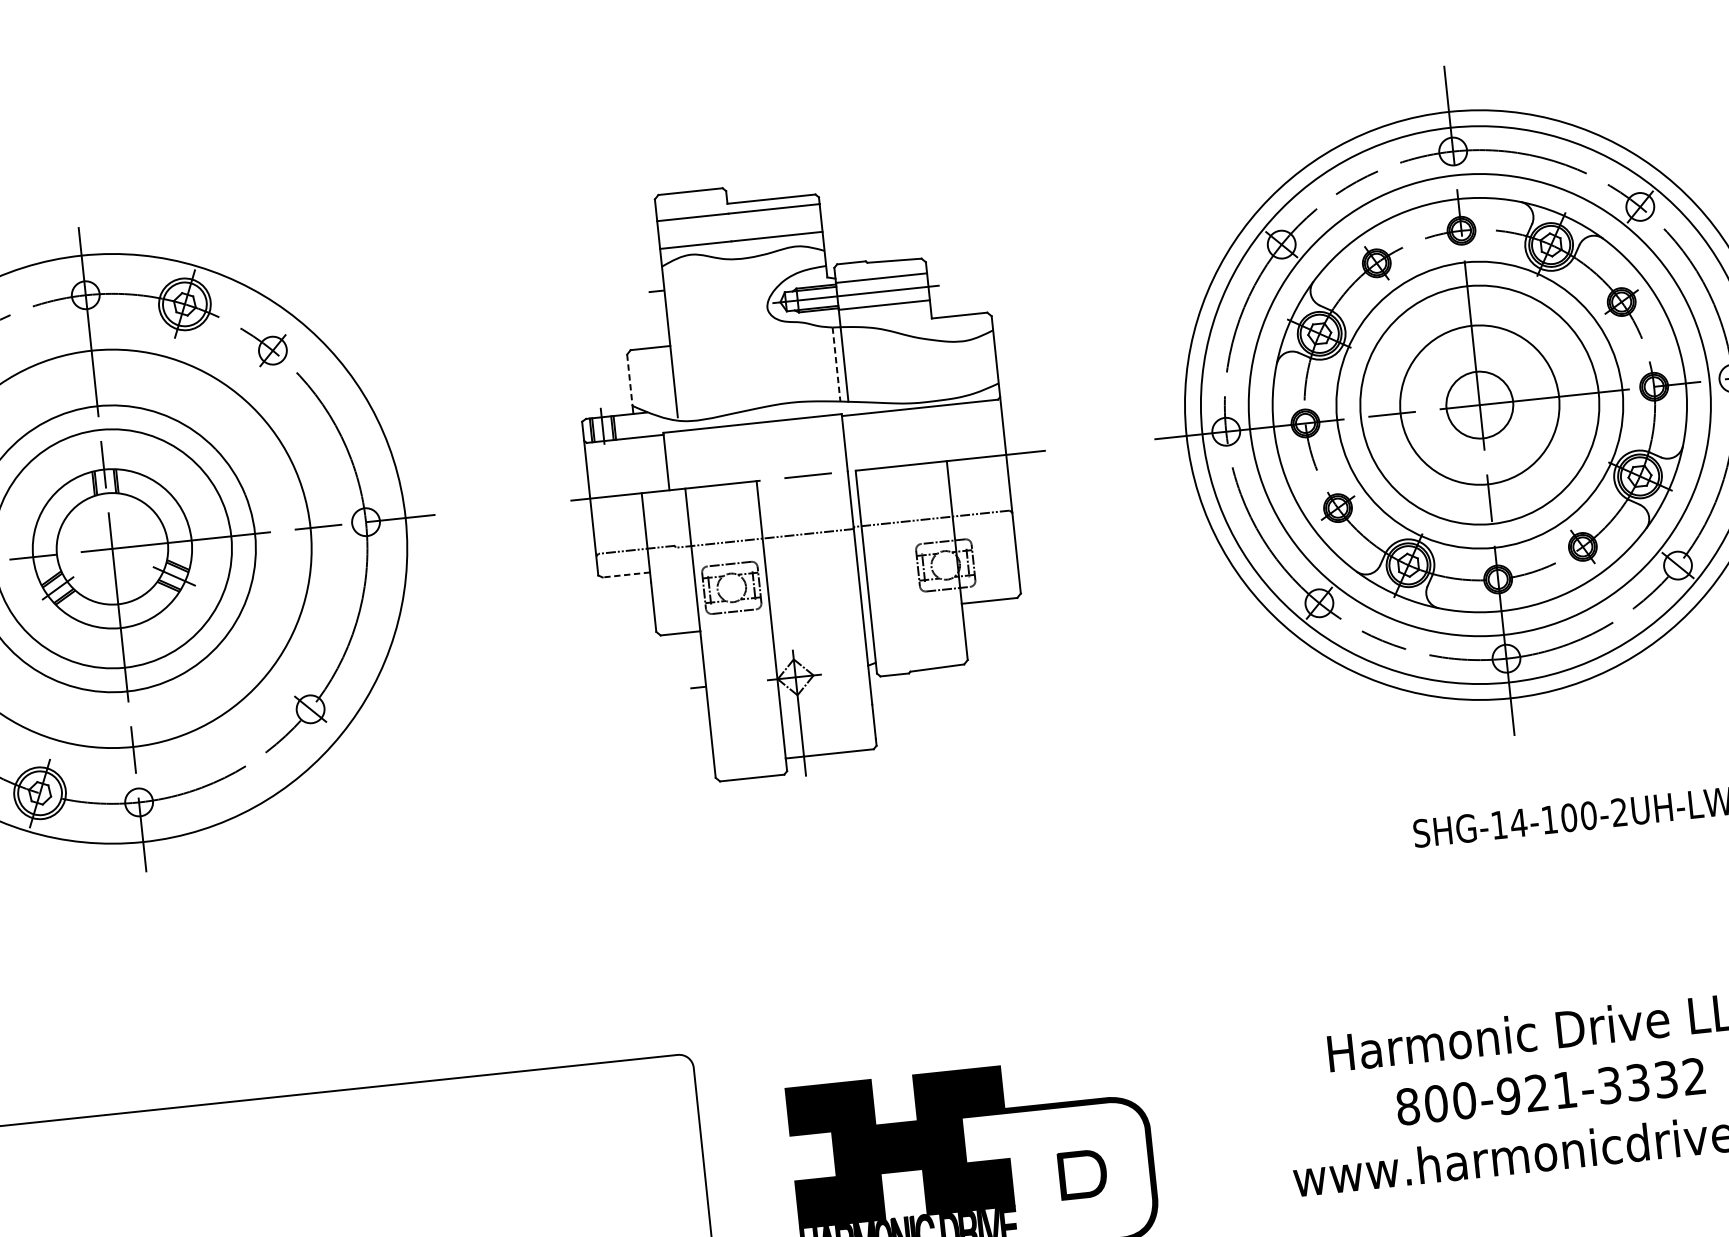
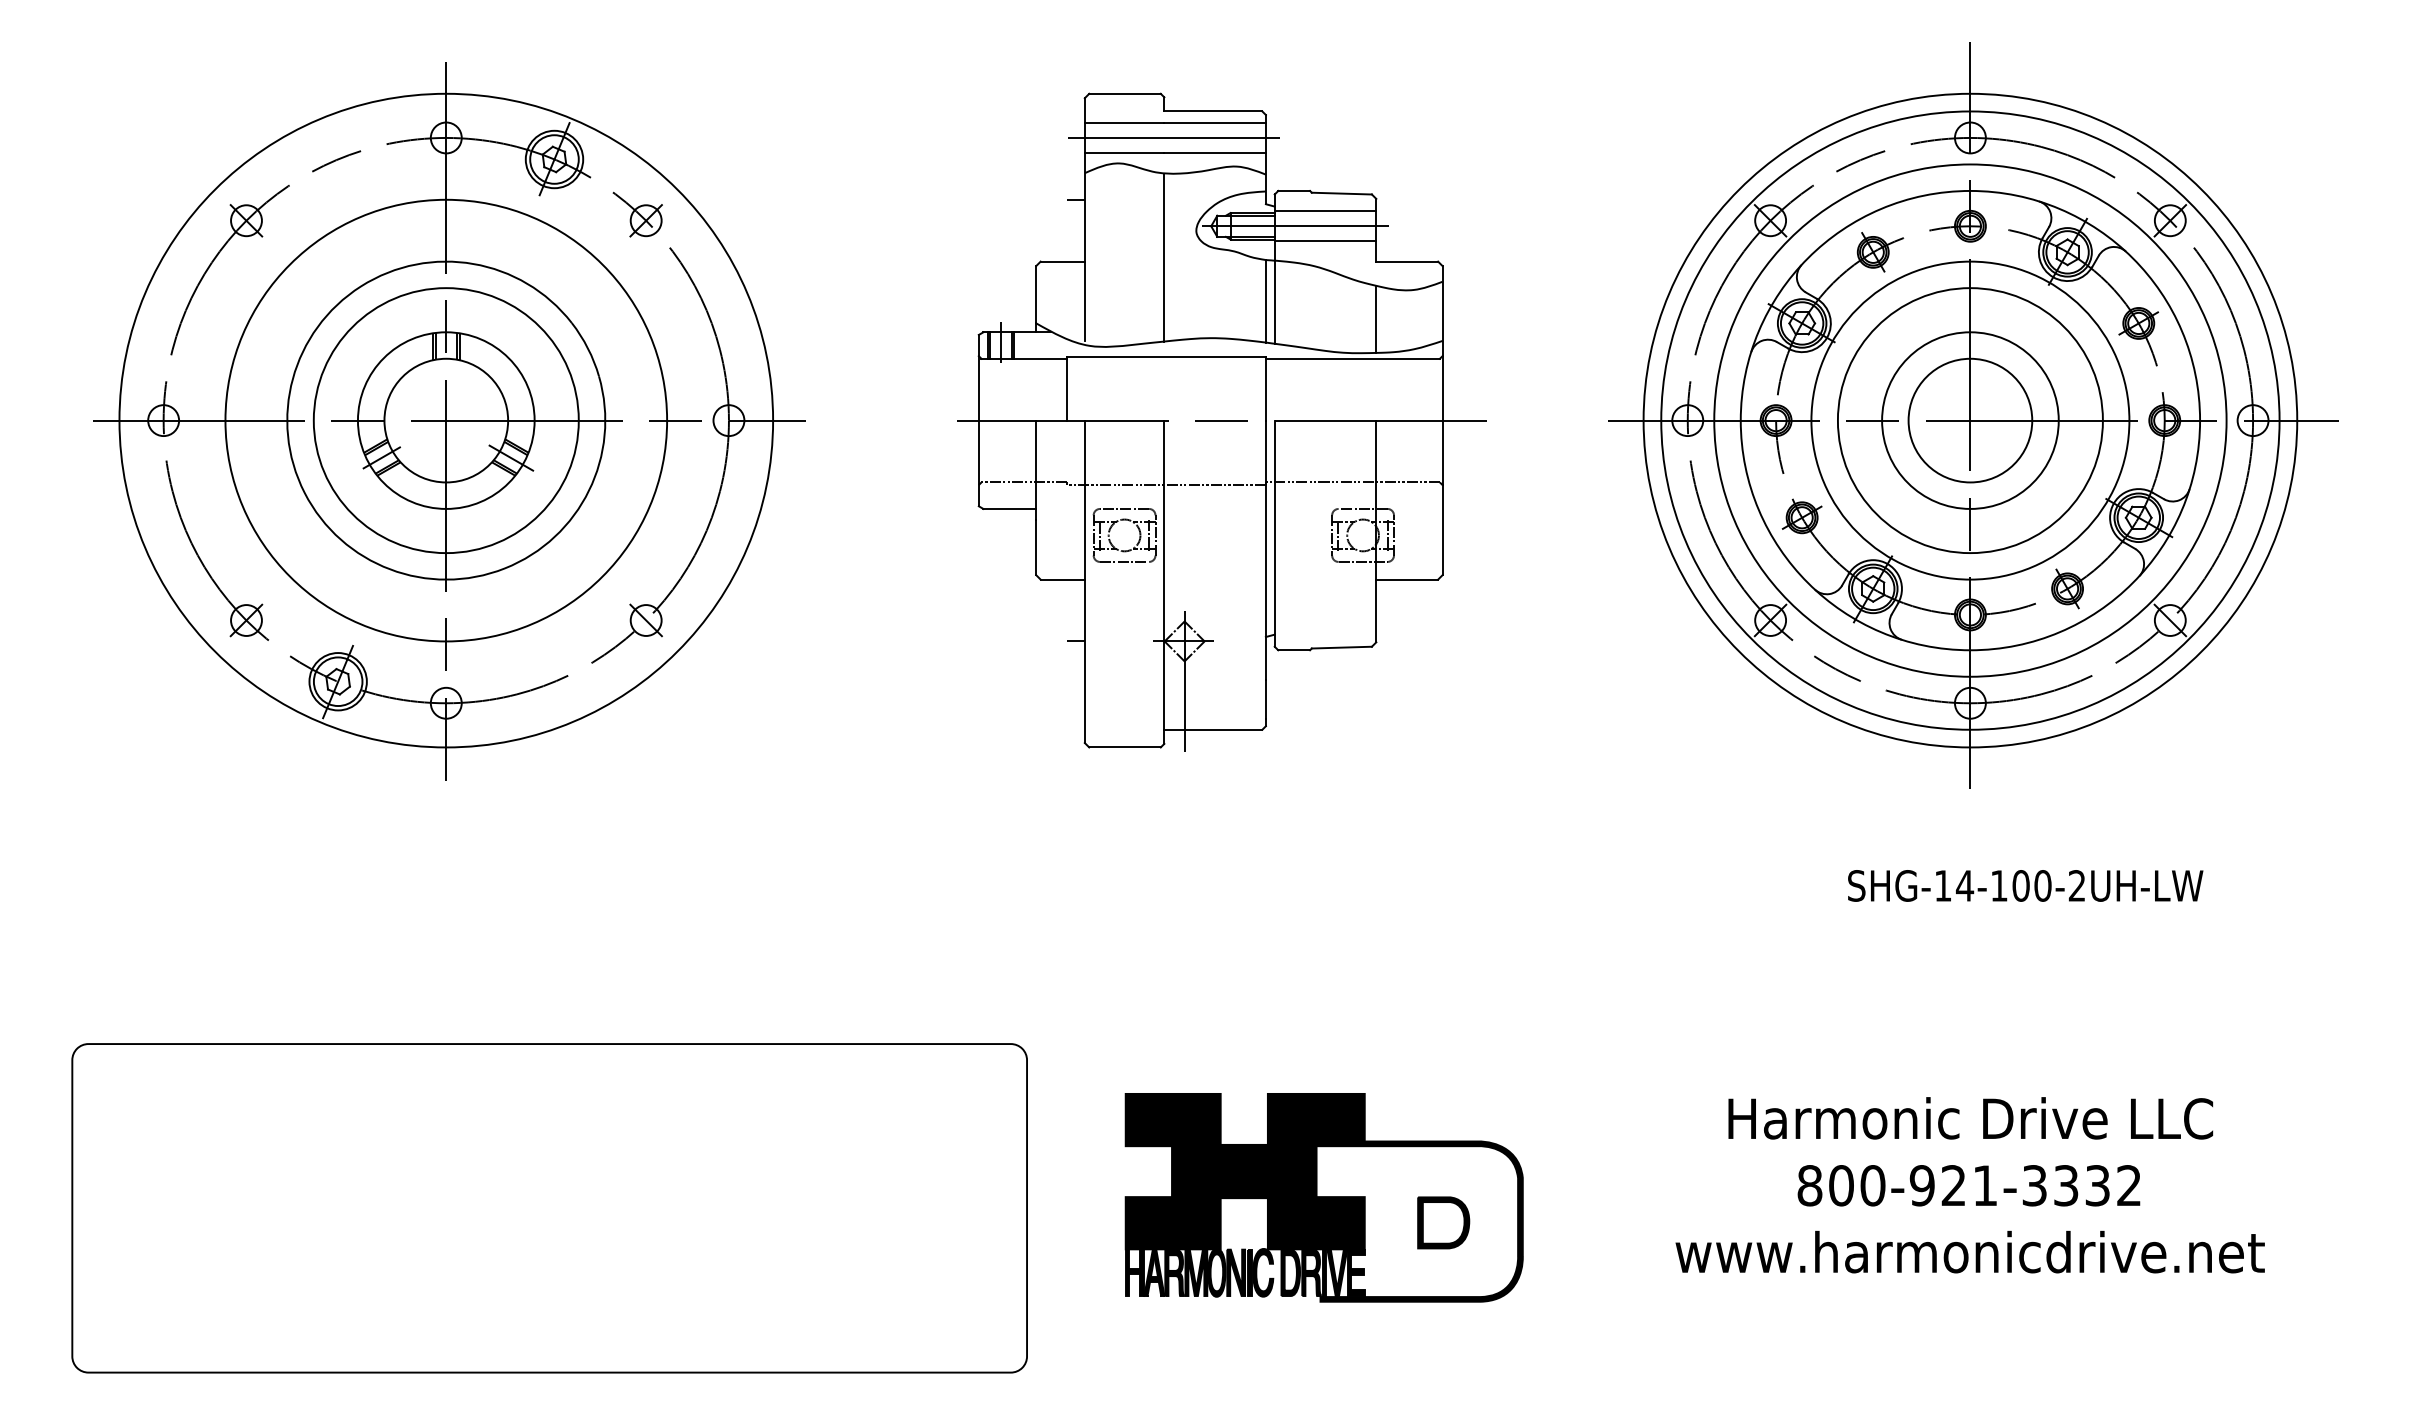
line: (736, 226) -> (1171, 137), added
line: (741, 334) -> (1164, 257), added
line: (836, 364) -> (1265, 301), dashed -> solid
line: (937, 369) -> (1376, 318), added
line: (630, 380) -> (1036, 294), dashed -> solid
circle: (1479, 405) -> (1970, 420), size x1.67
line: (626, 574) -> (1009, 508), dashed -> solid

